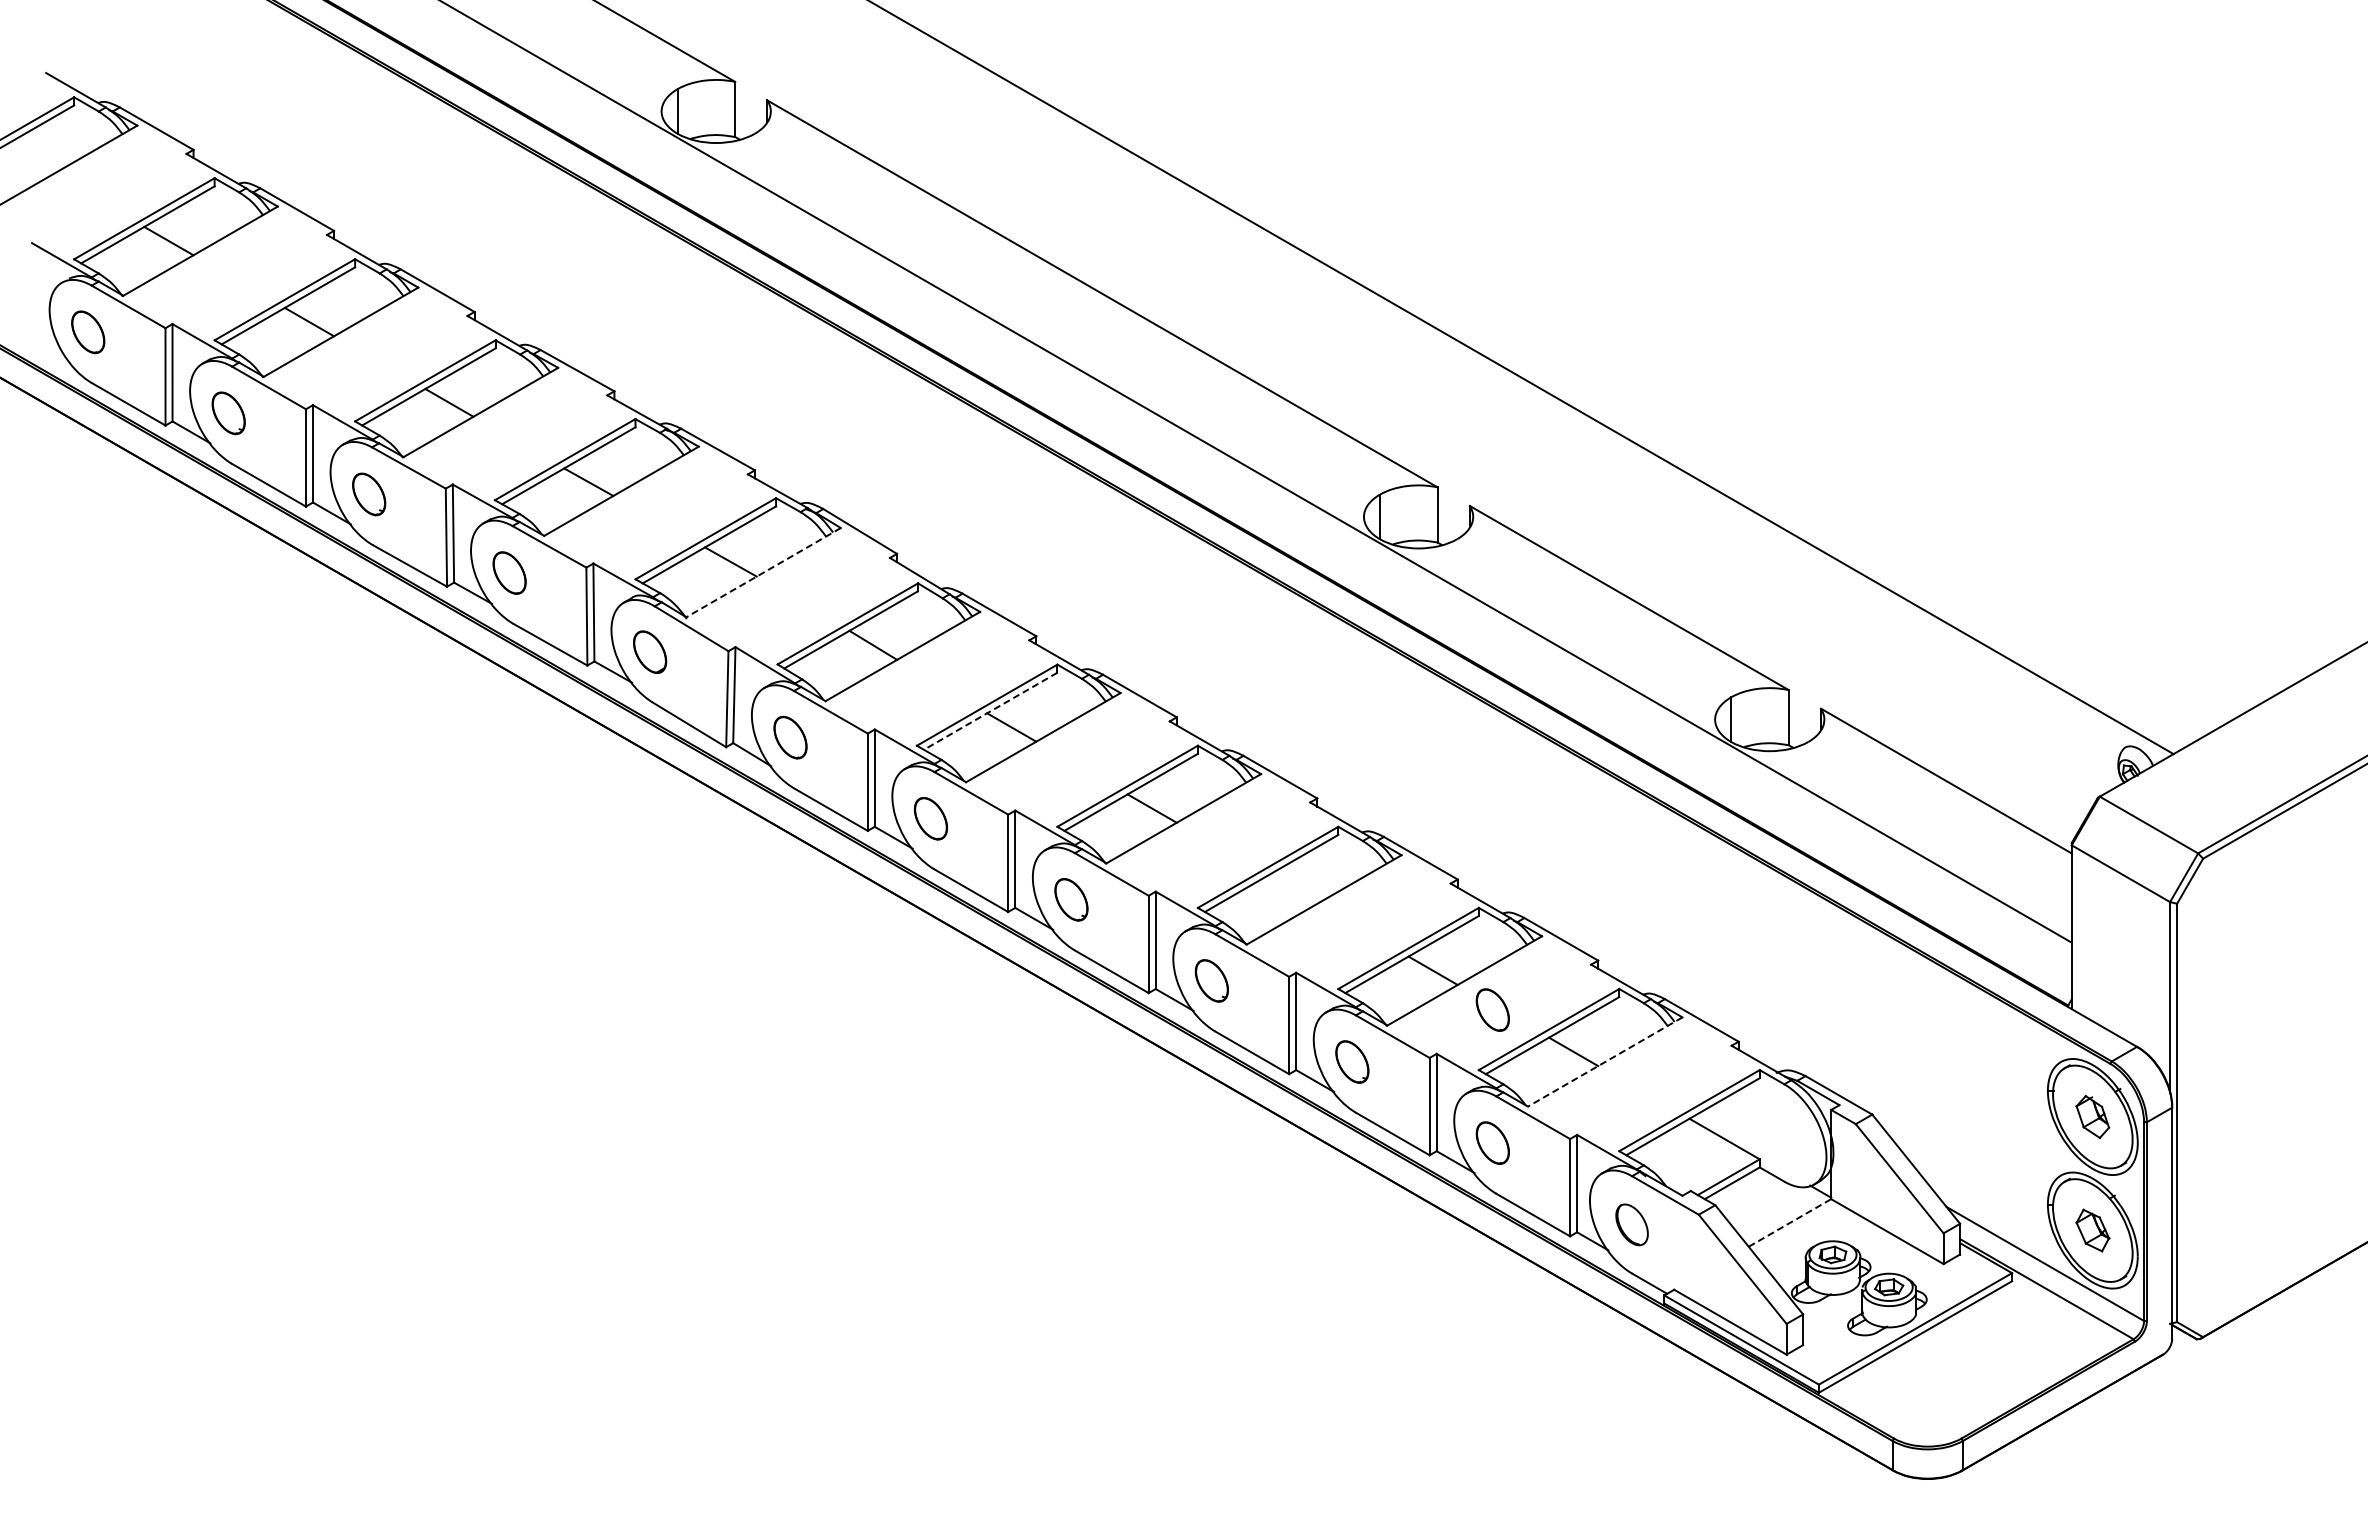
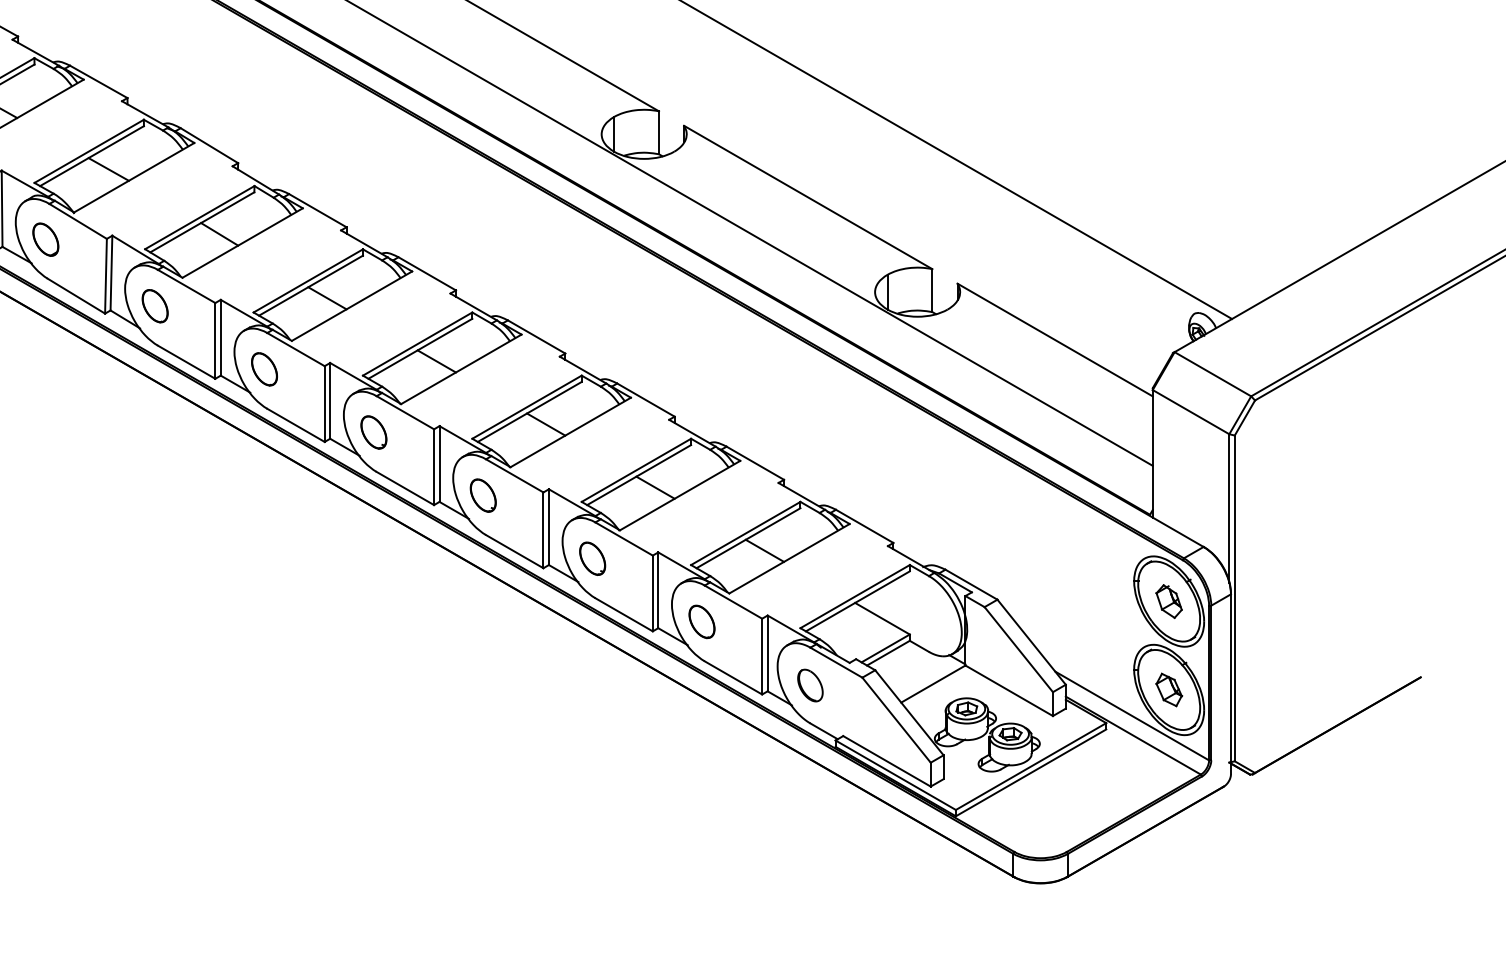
line: (763, 572) -> (134, 177), dashed -> solid
line: (990, 711) -> (310, 285), dashed -> solid
line: (1292, 889) -> (546, 424), added
part: (1492, 1009) -> (701, 517), removed
line: (1604, 1062) -> (788, 559), dashed -> solid
line: (1789, 1222) -> (932, 683), dashed -> solid

